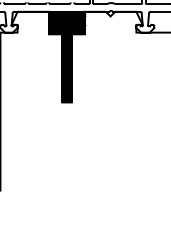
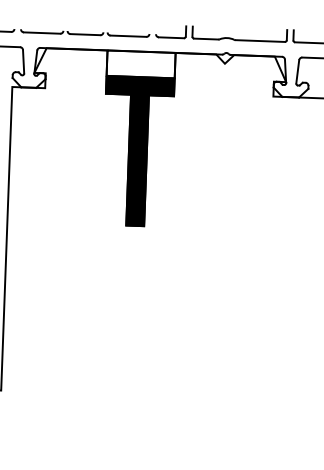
hatch: (66, 18) -> (140, 64), removed

